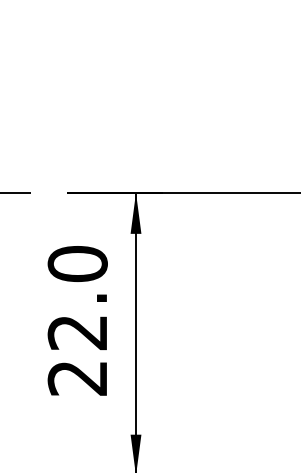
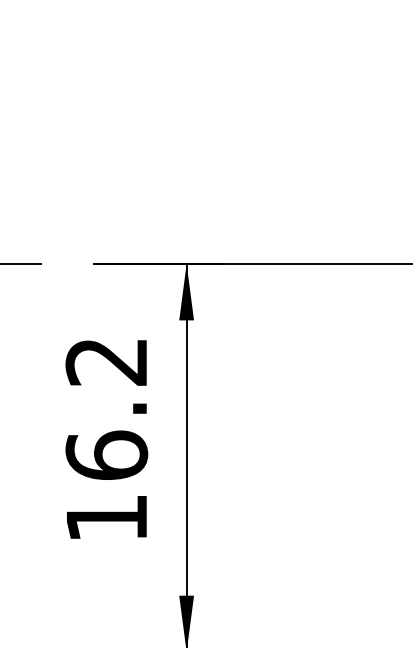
text: (77, 320) -> (106, 439), 22.0 -> 16.2

